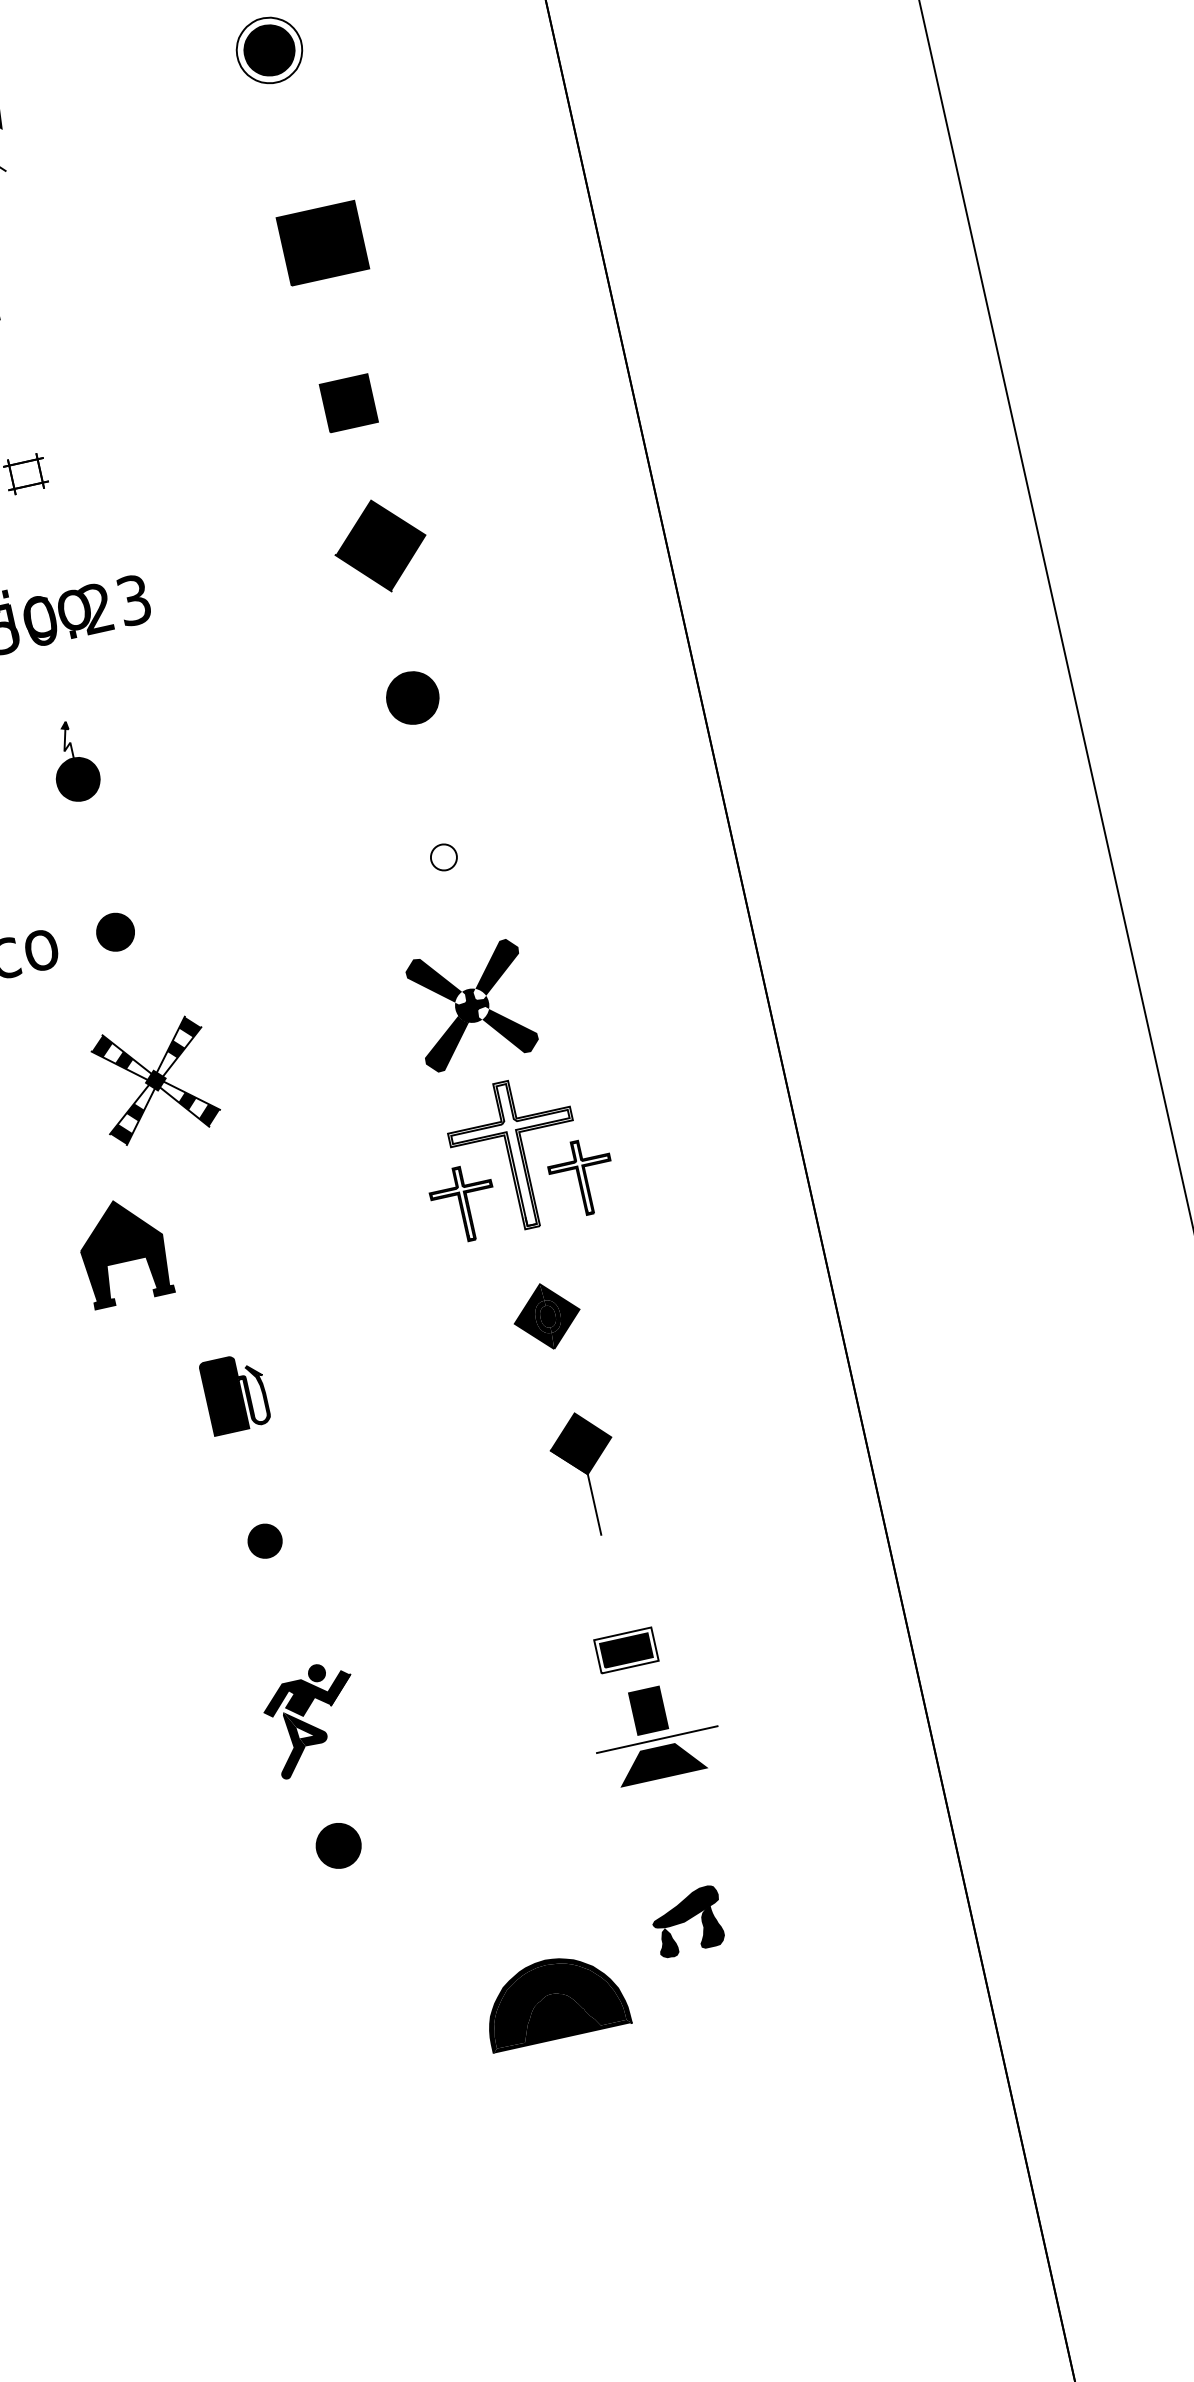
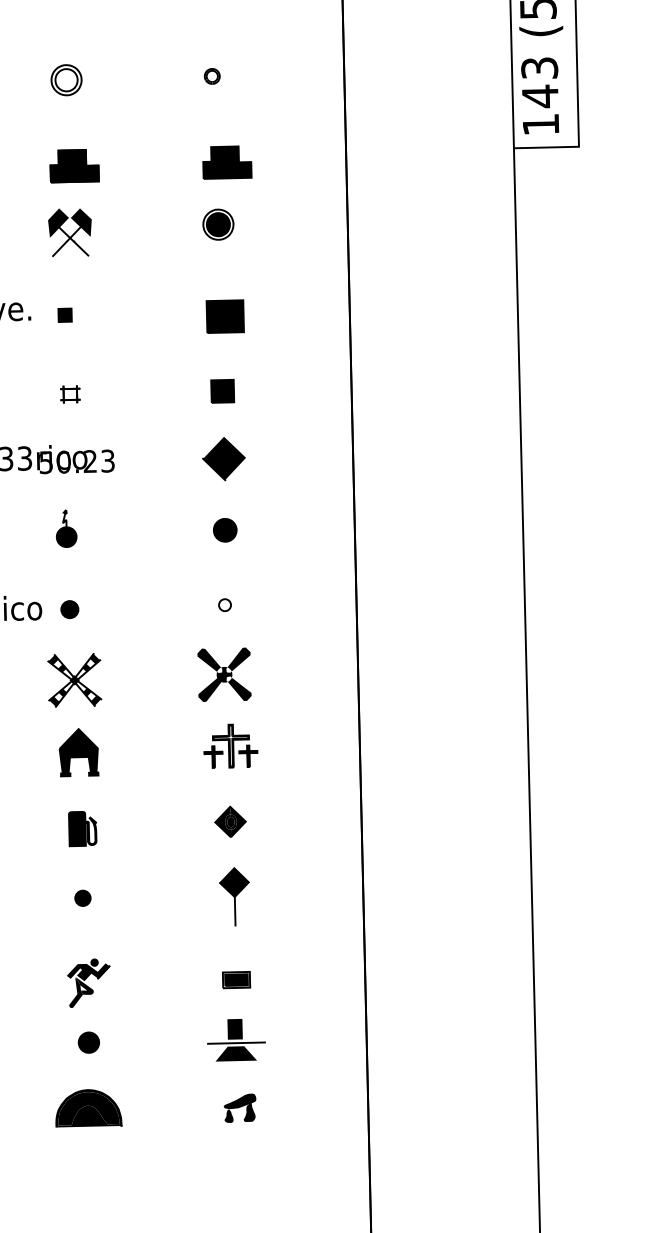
part: (514, 1153) -> (230, 745), size x0.62
part: (122, 1251) -> (78, 752), moved
part: (656, 1733) -> (236, 1040), moved
part: (553, 1999) -> (88, 1108), moved

